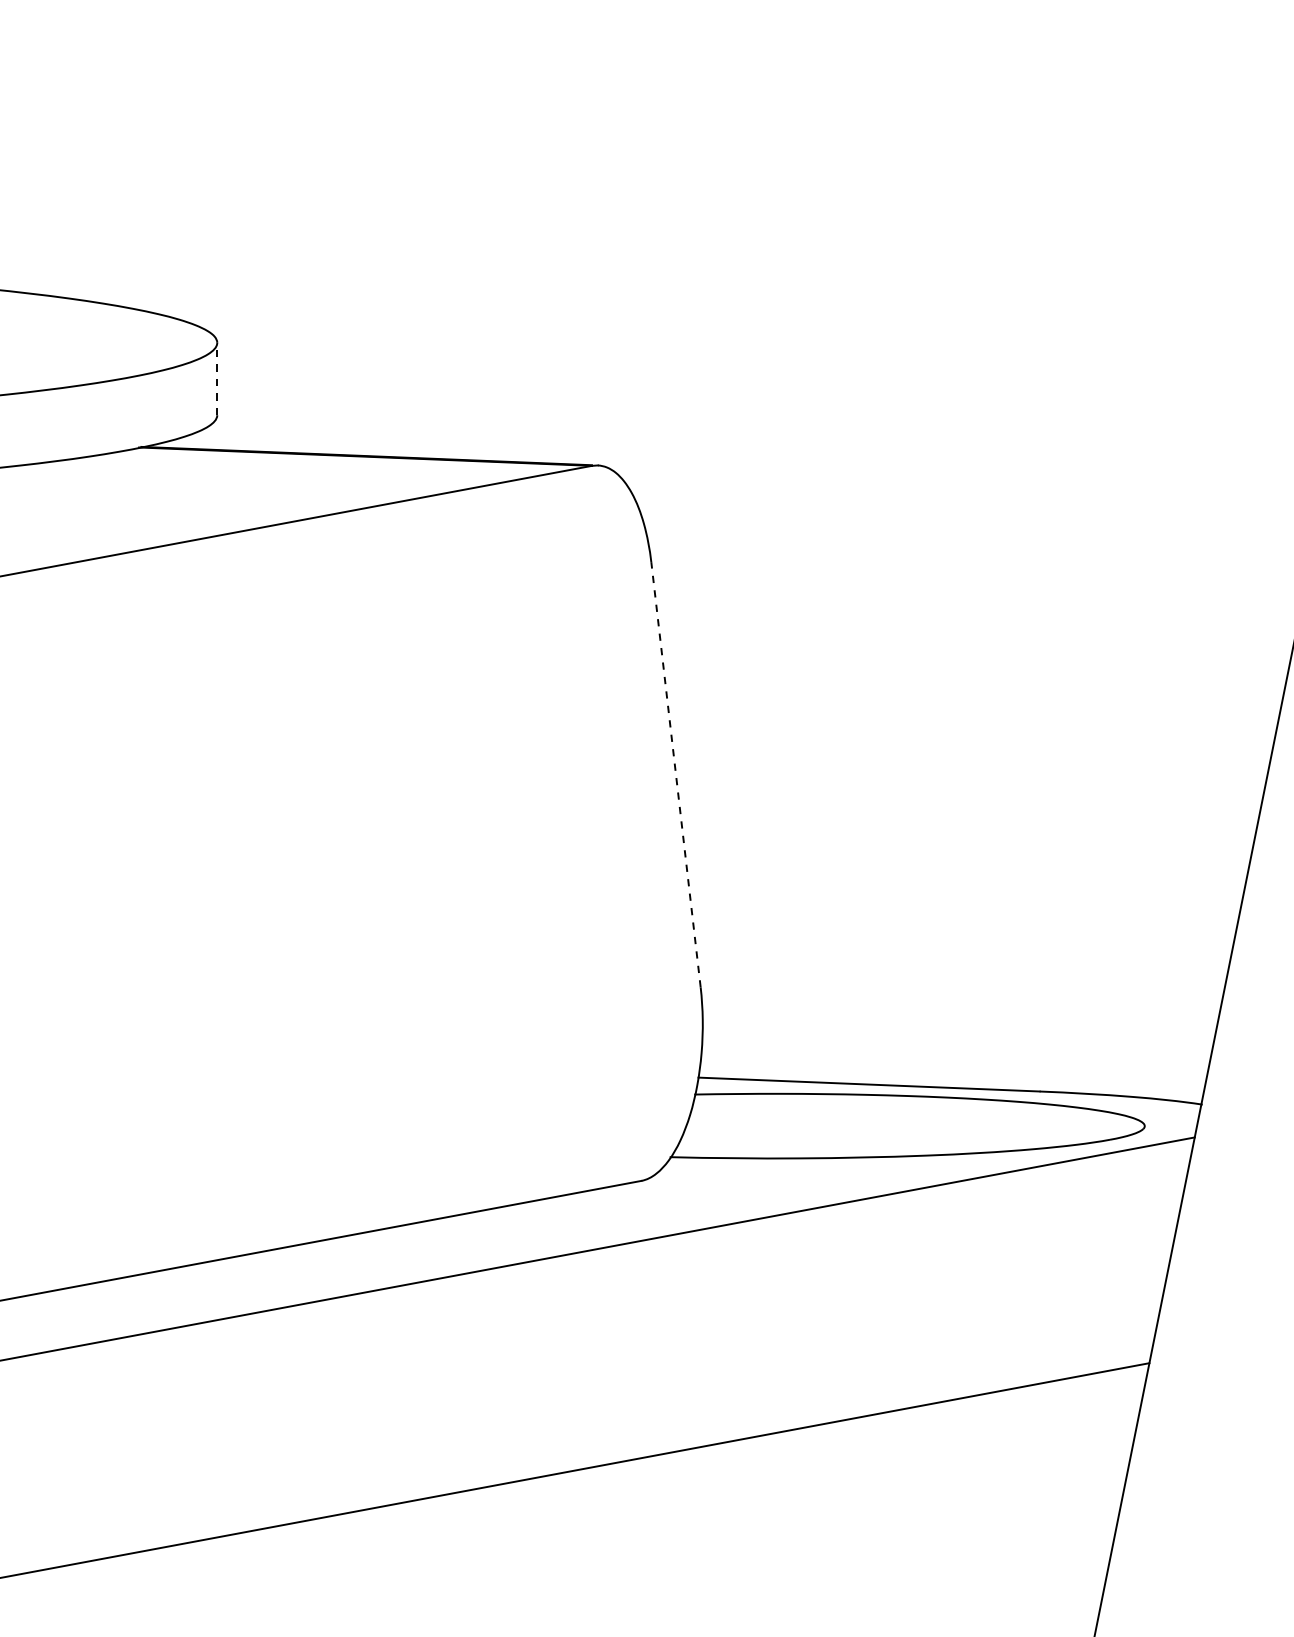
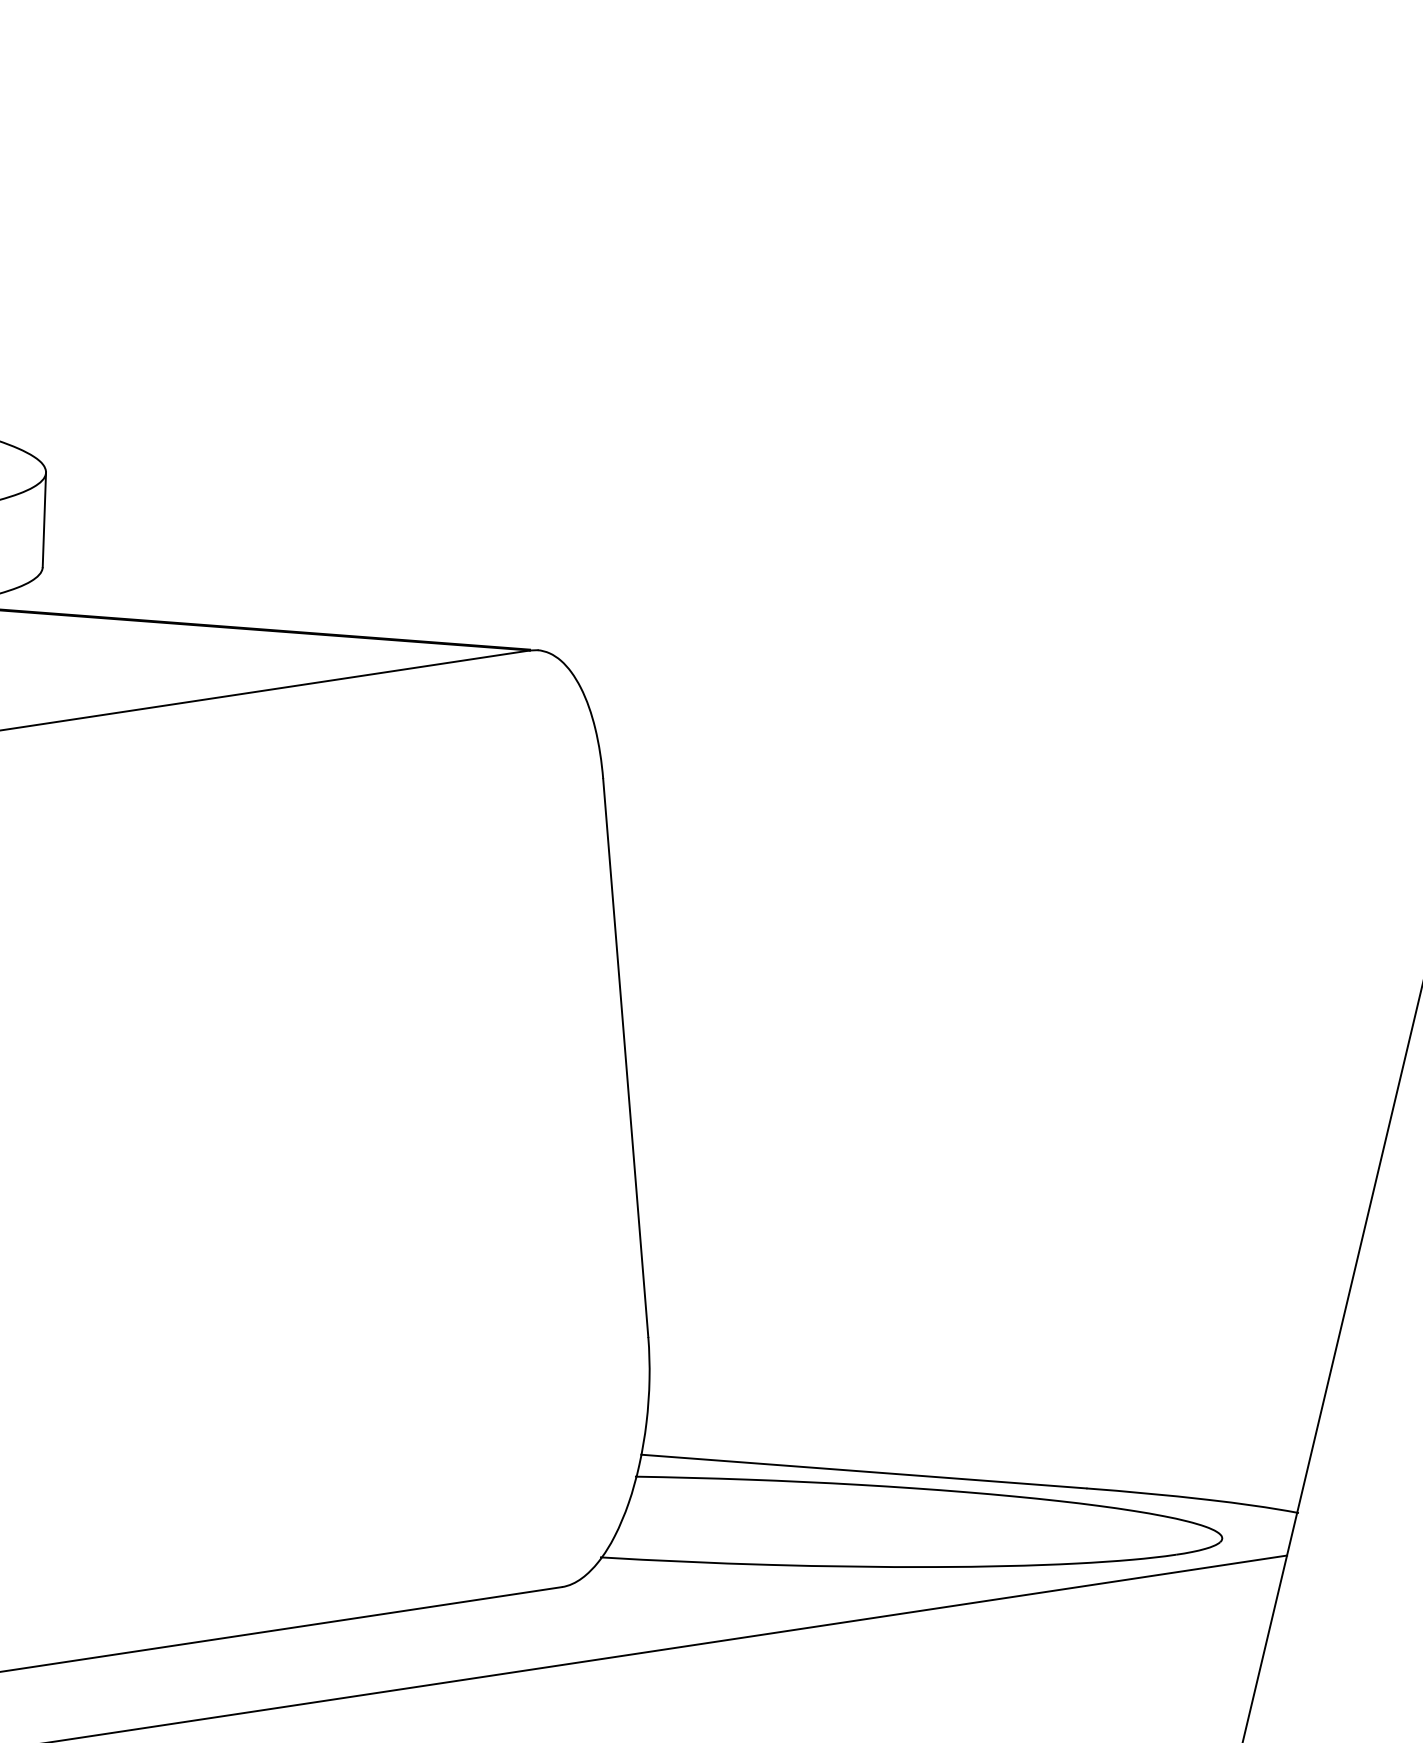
line: (217, 378) -> (44, 519), dashed -> solid
line: (675, 774) -> (625, 1057), dashed -> solid

